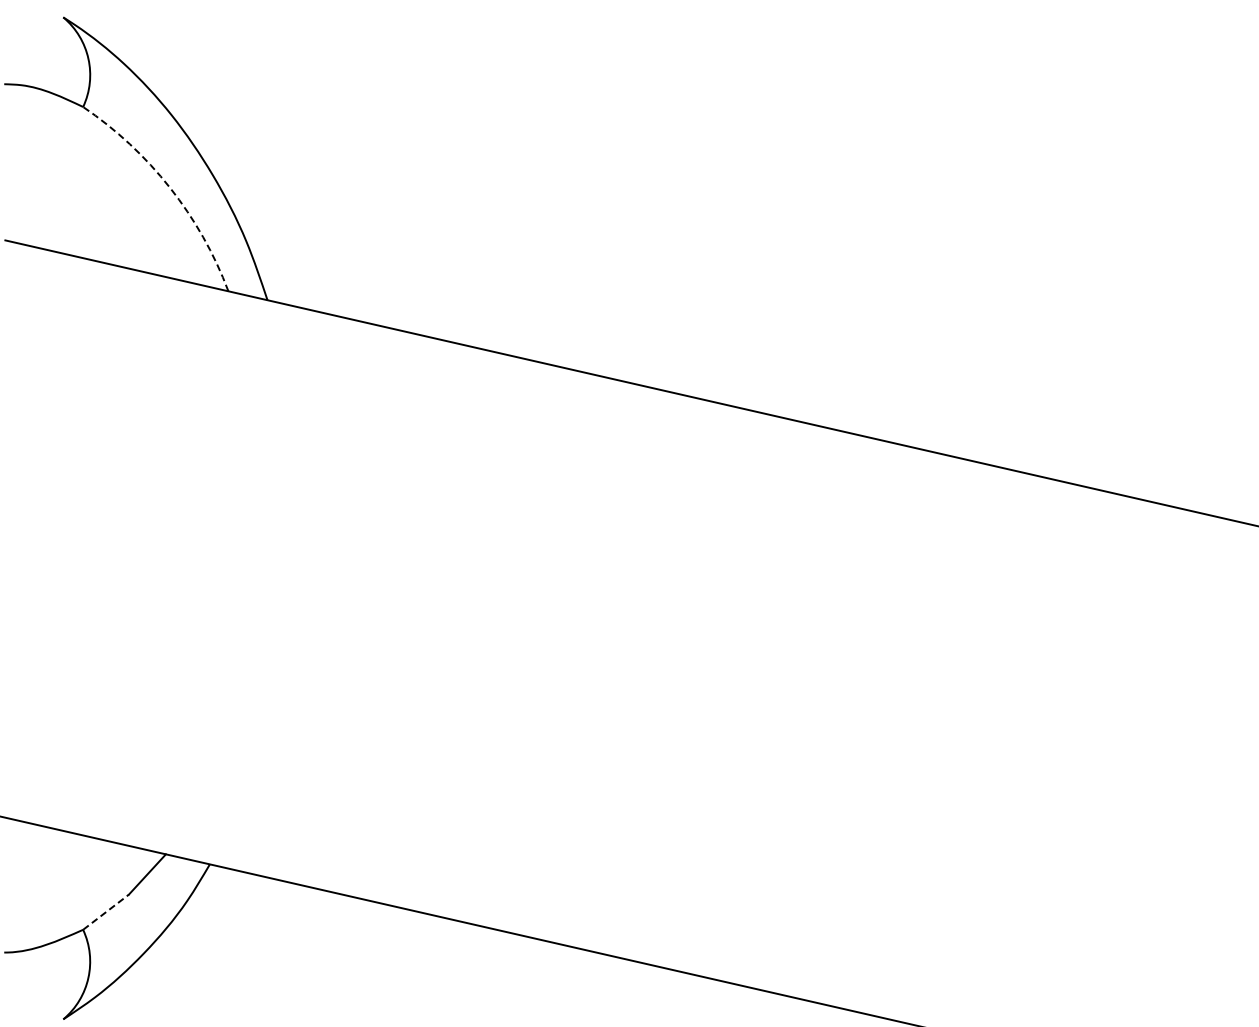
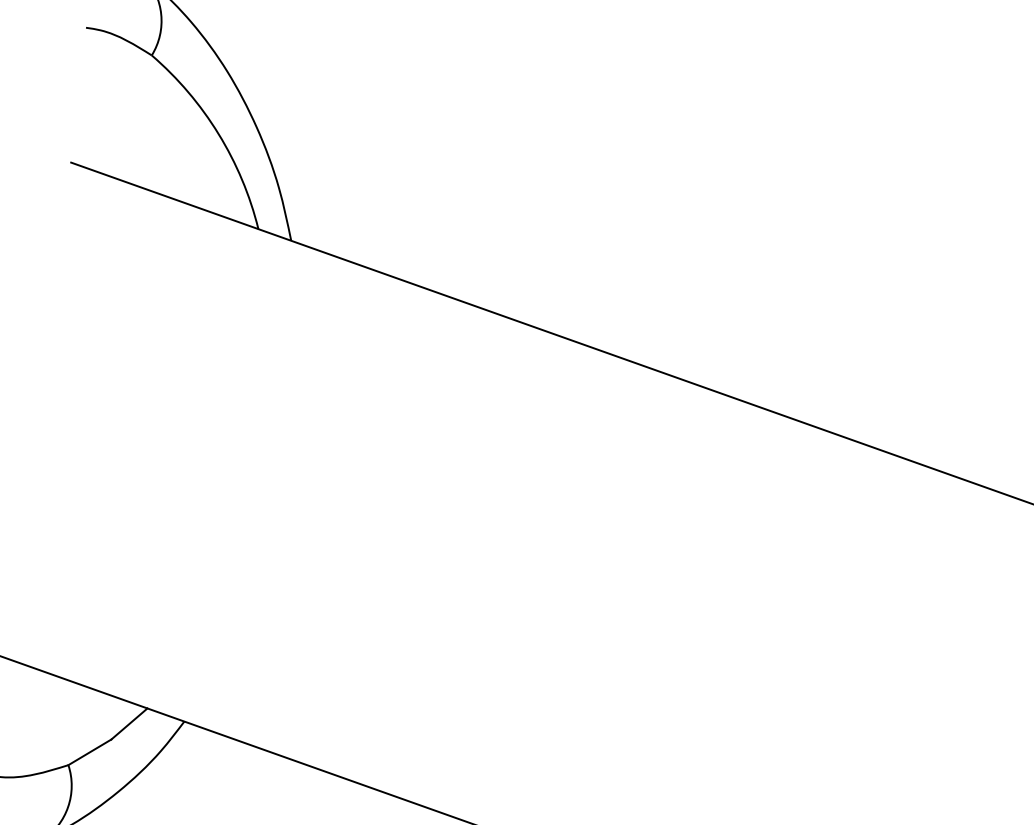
arc: (170, 187) -> (218, 133), dashed -> solid
line: (106, 912) -> (90, 752), dashed -> solid

